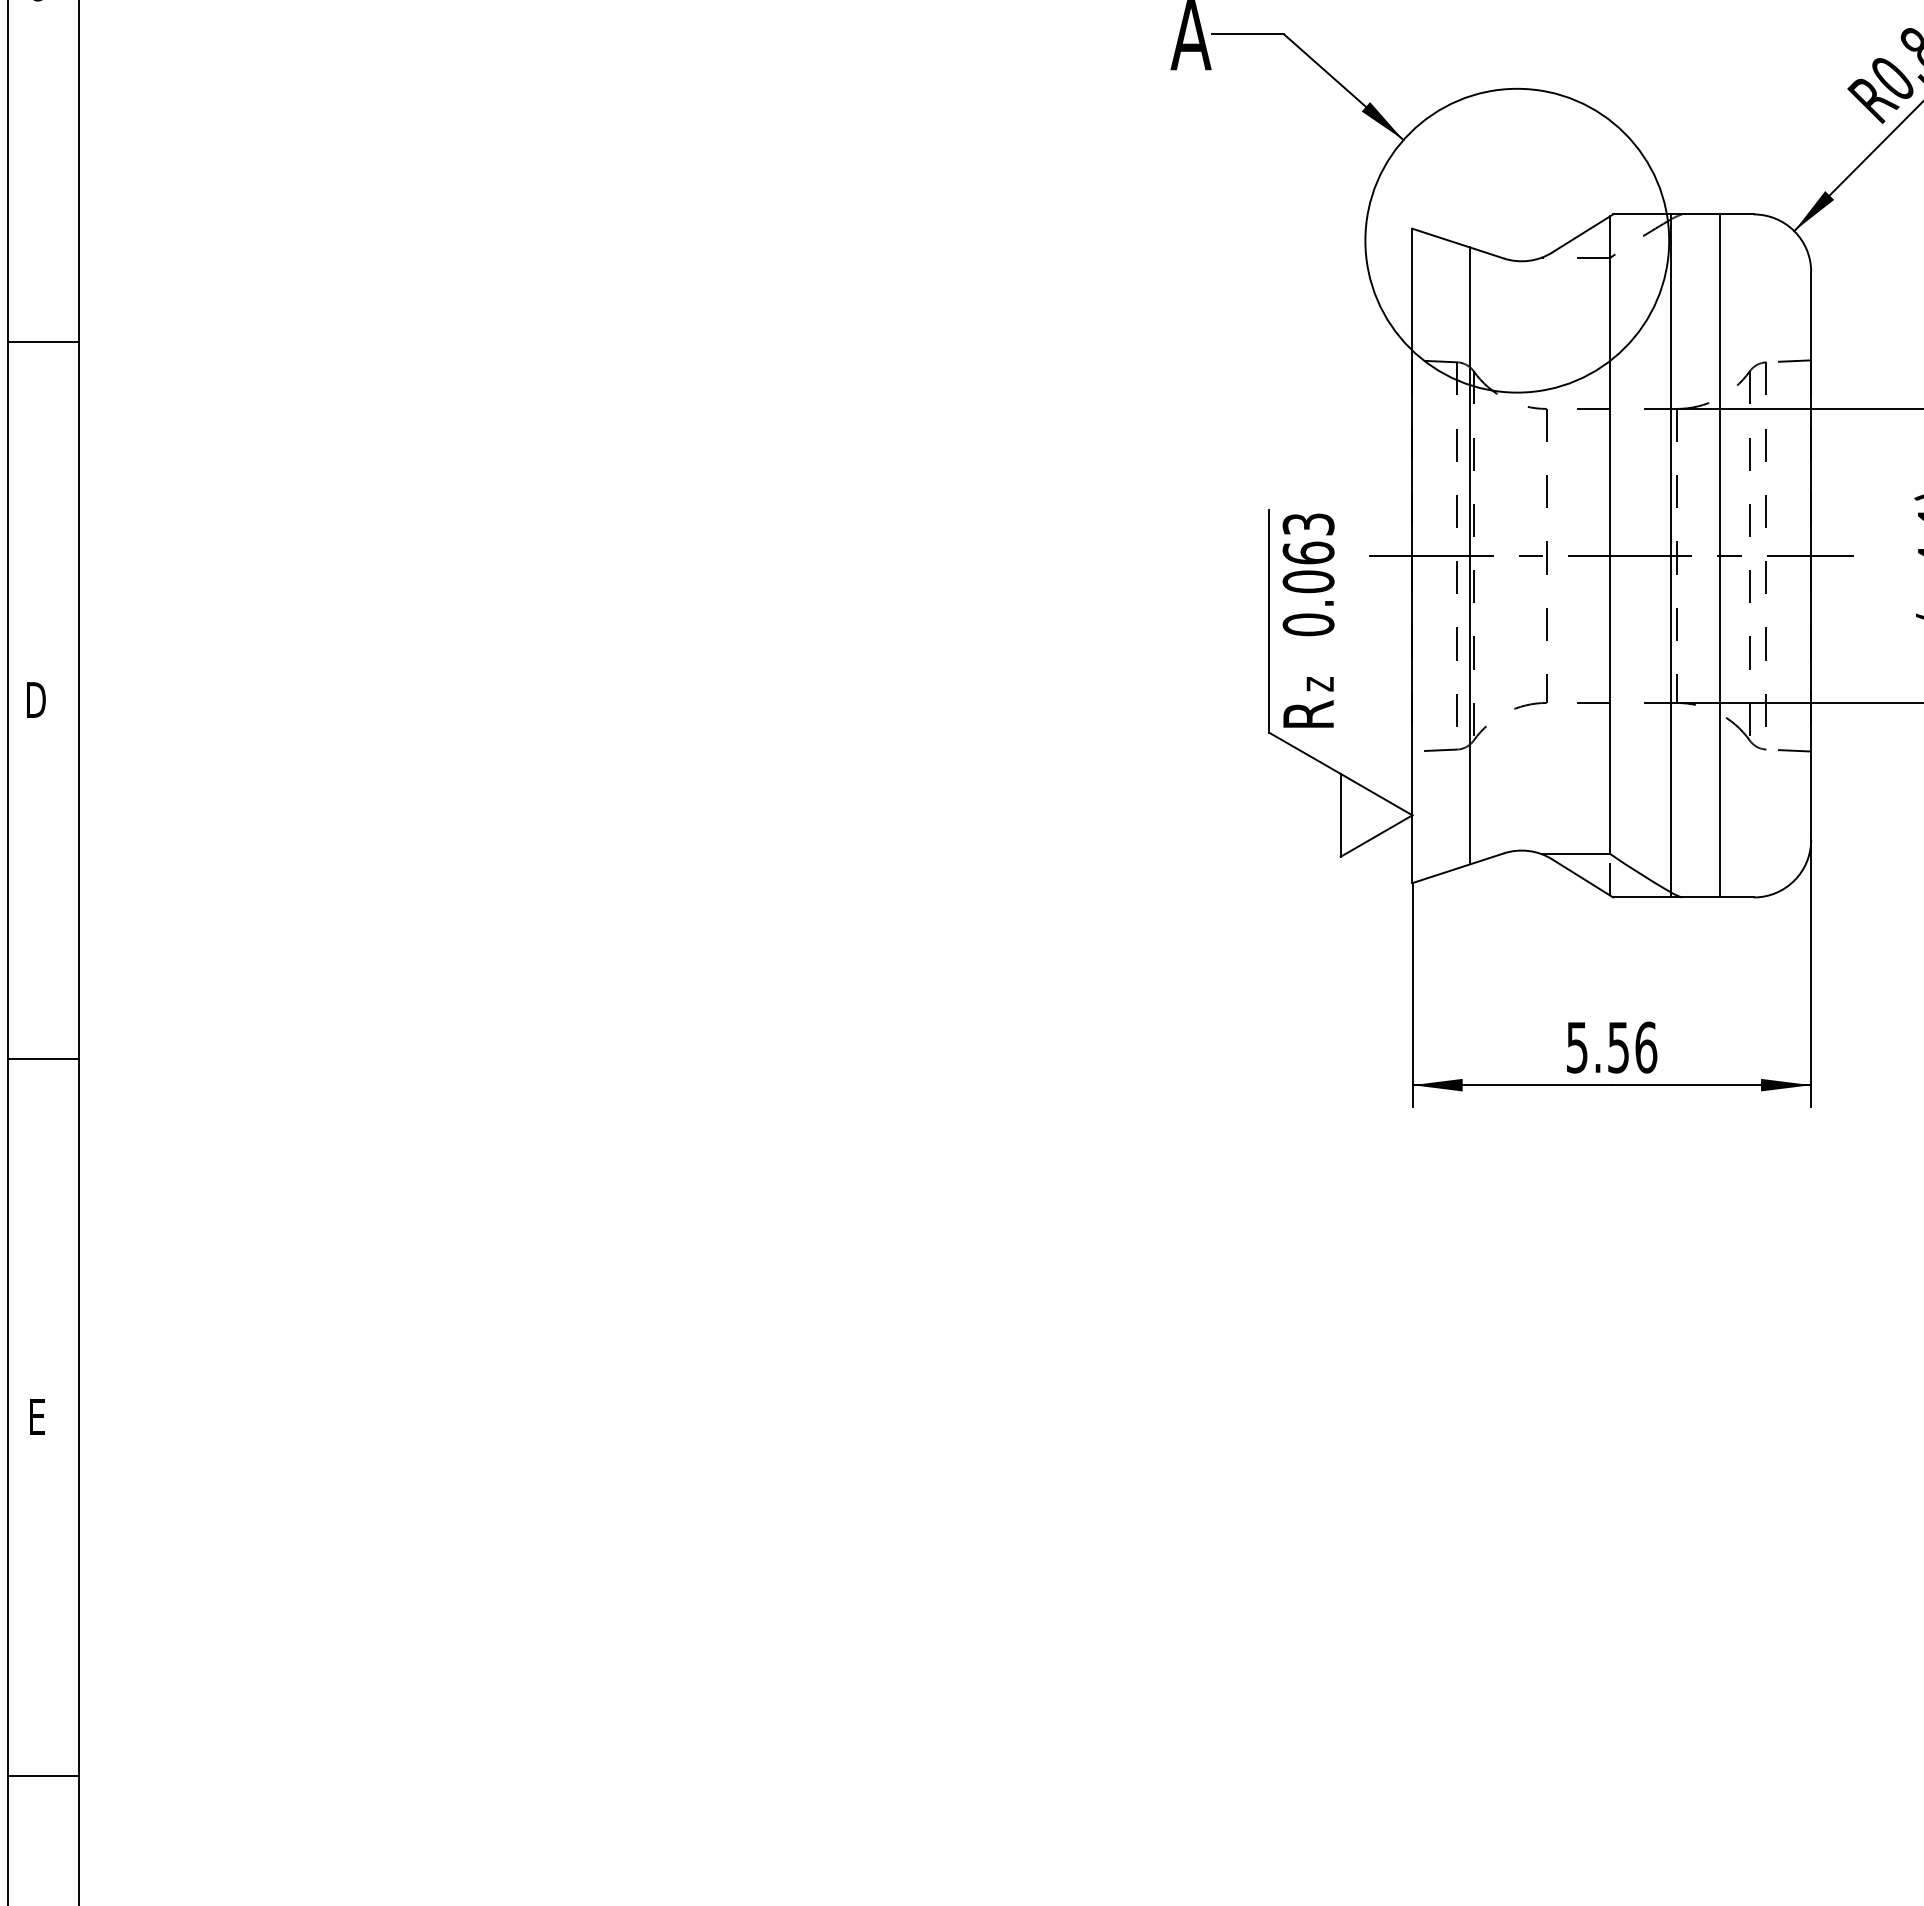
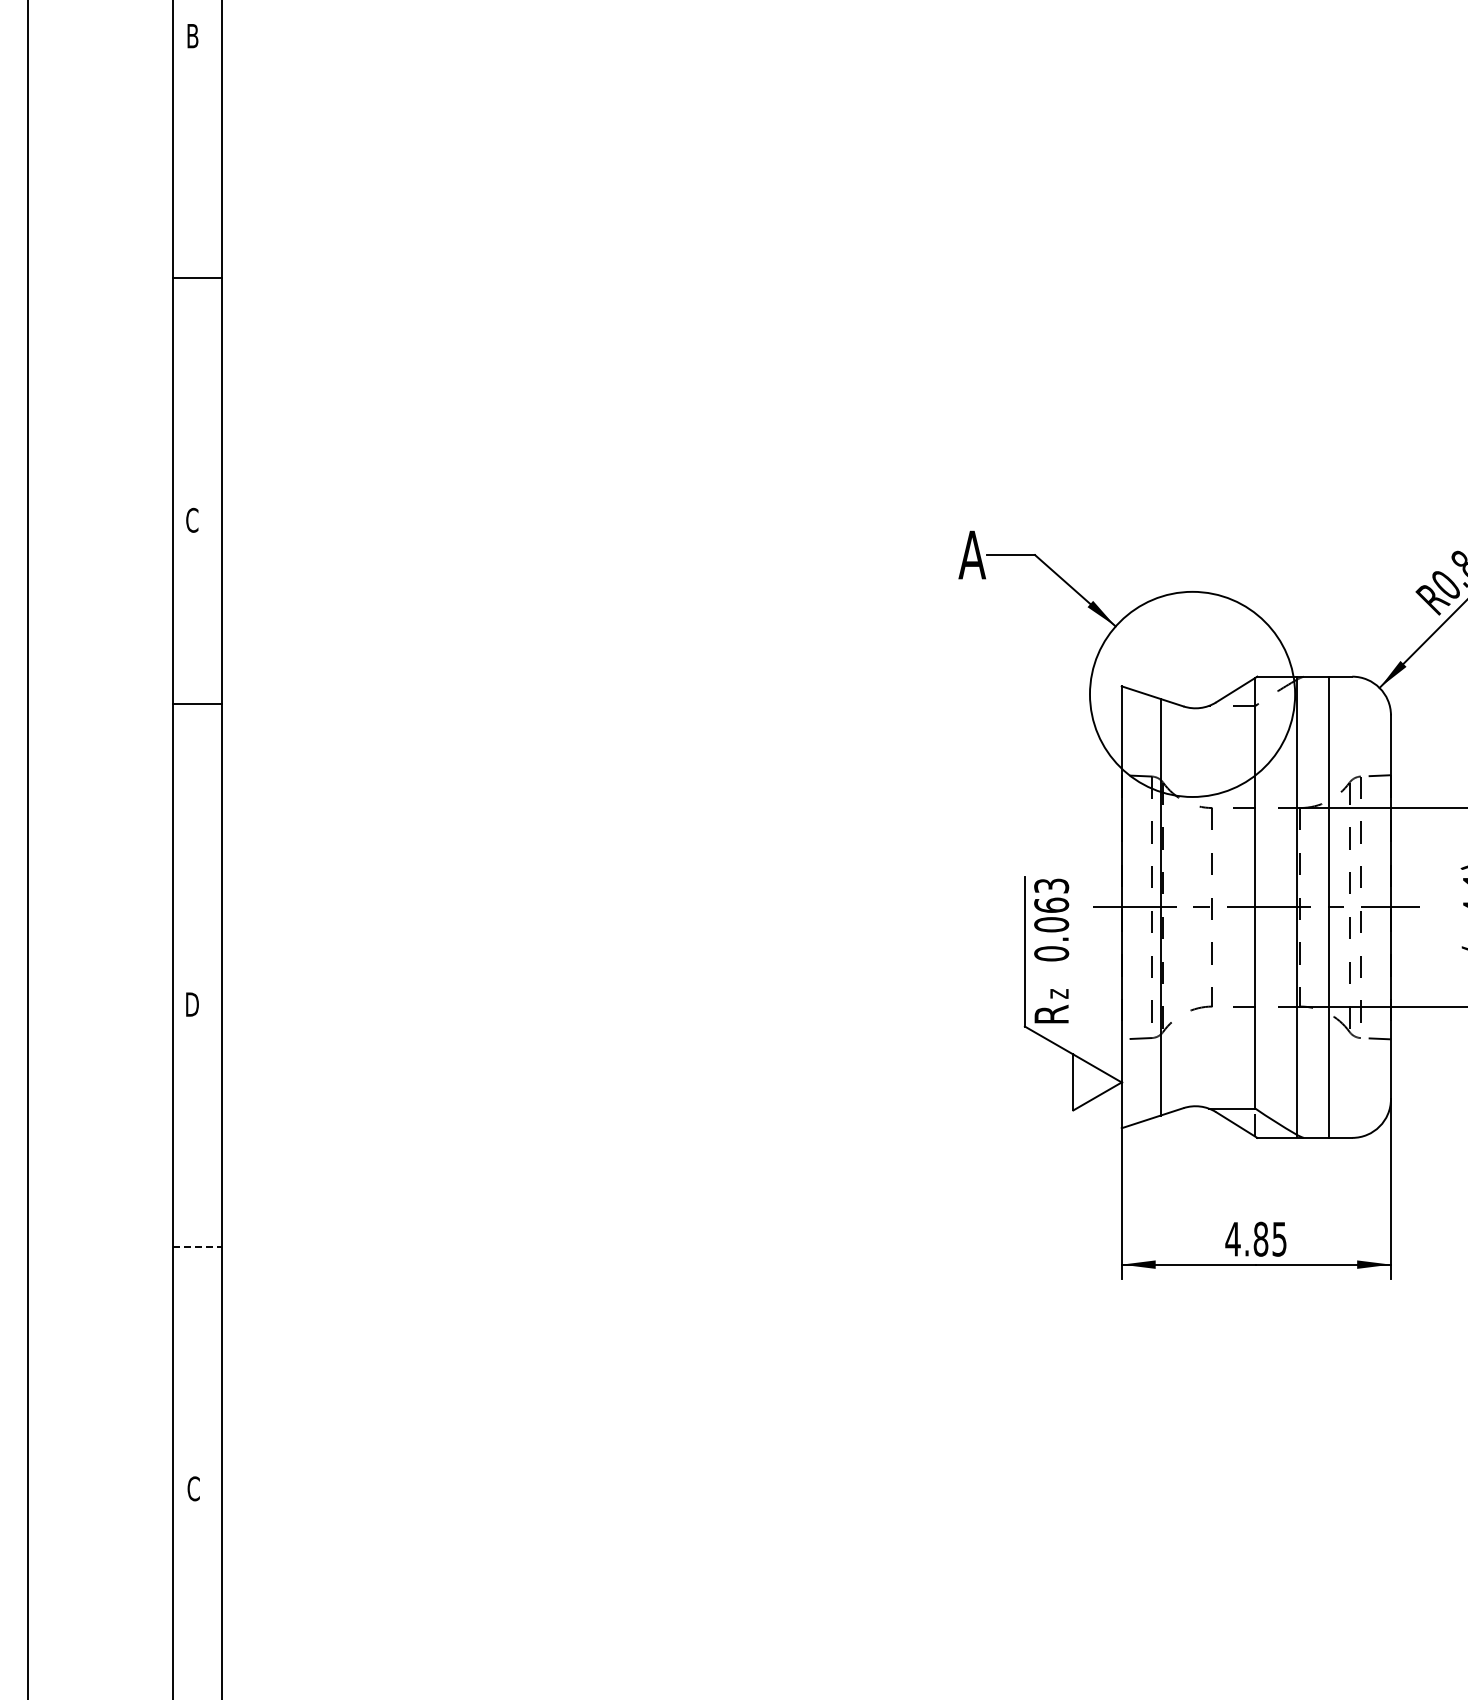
line: (43, 341) -> (197, 704), moved
text: (1611, 1046) -> (1256, 1238), 5.56 -> 4.85
line: (43, 1058) -> (197, 1246), solid -> dashed
text: (37, 1416) -> (193, 1488), E -> C

